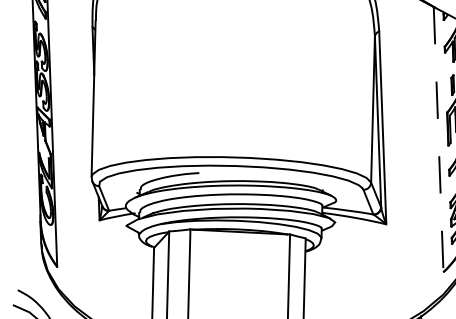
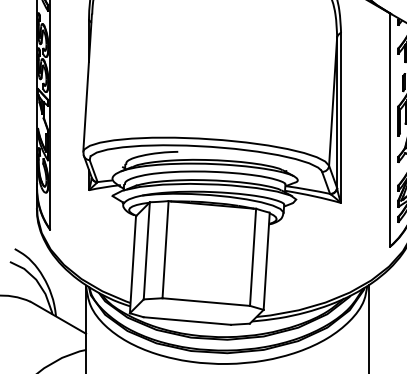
line: (438, 140) -> (389, 130), dashed -> solid

